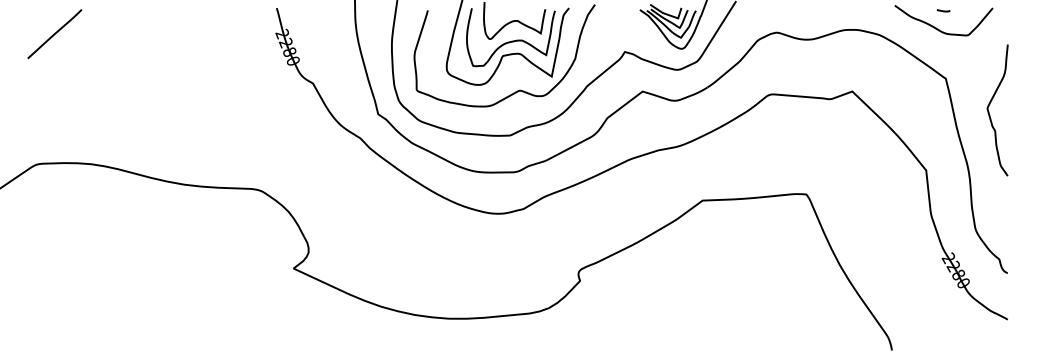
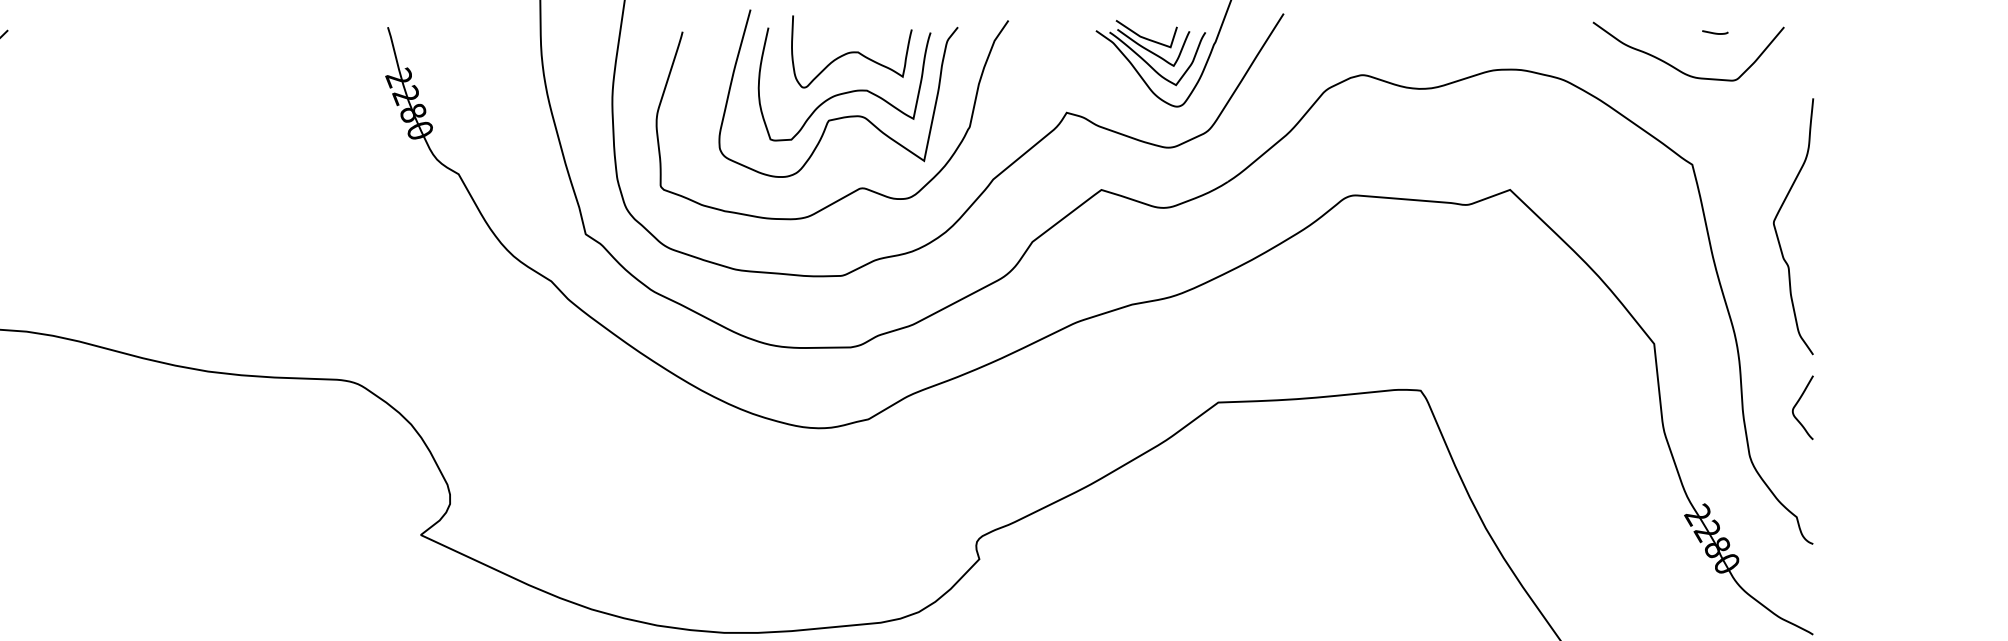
curve: (943, 10) -> (1715, 31), moved
curve: (1000, 201) -> (1798, 404), added

